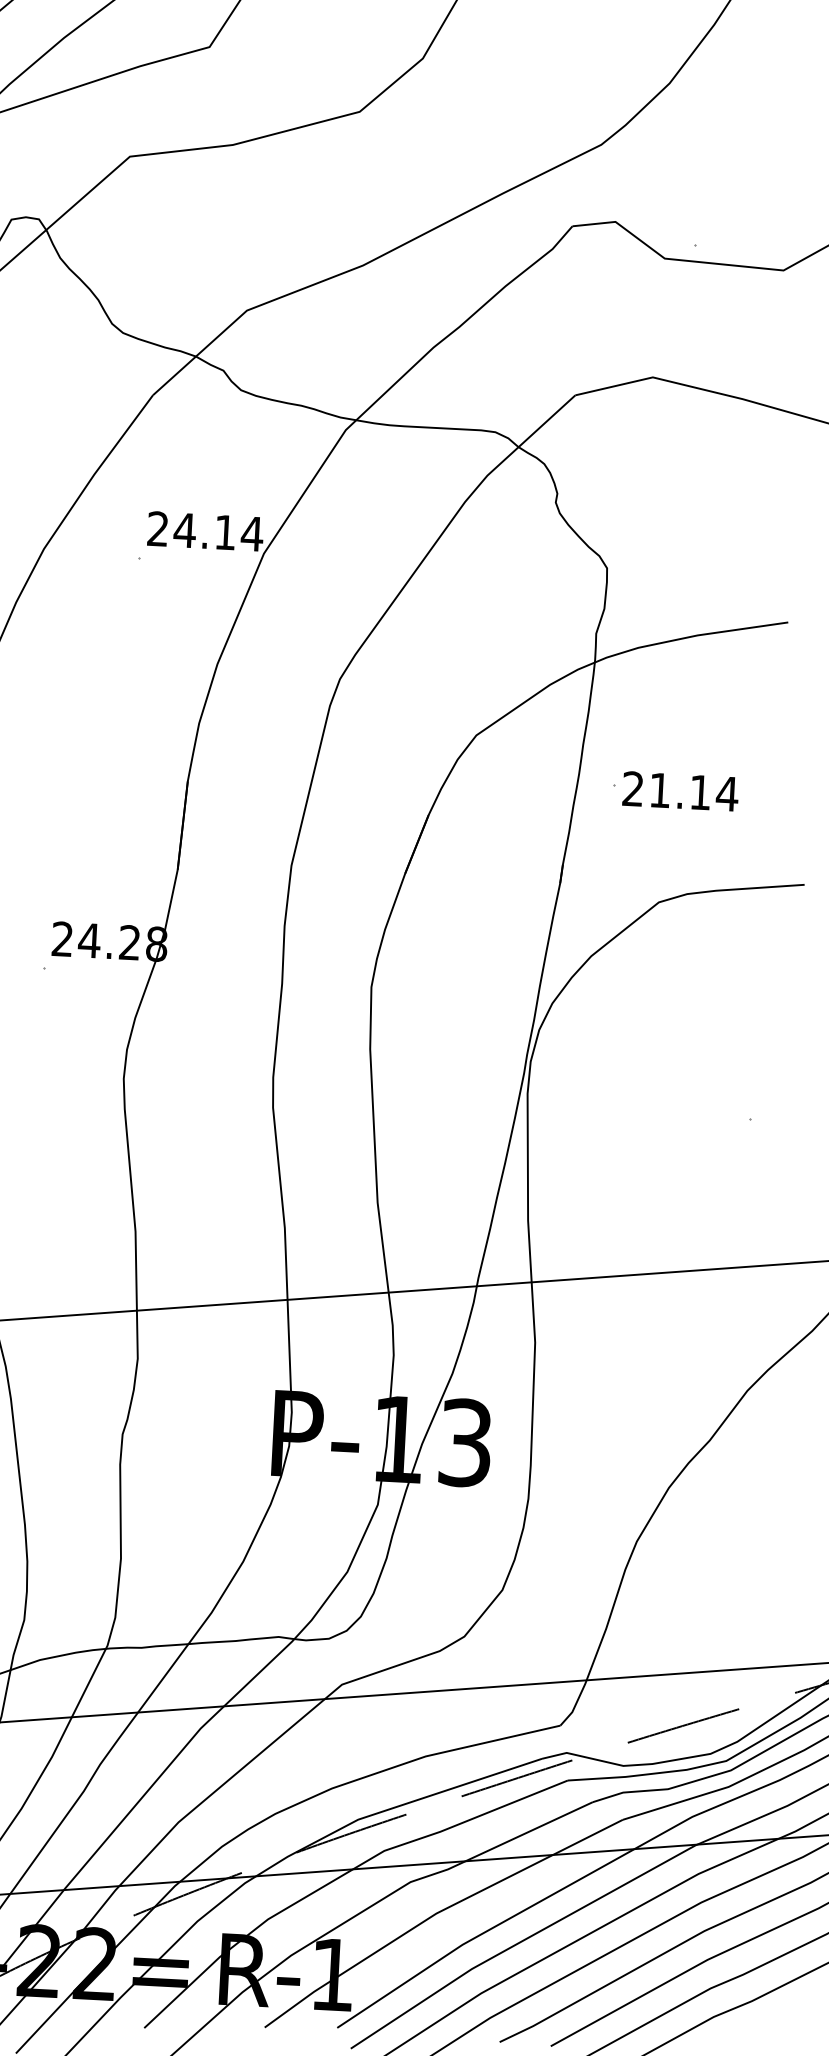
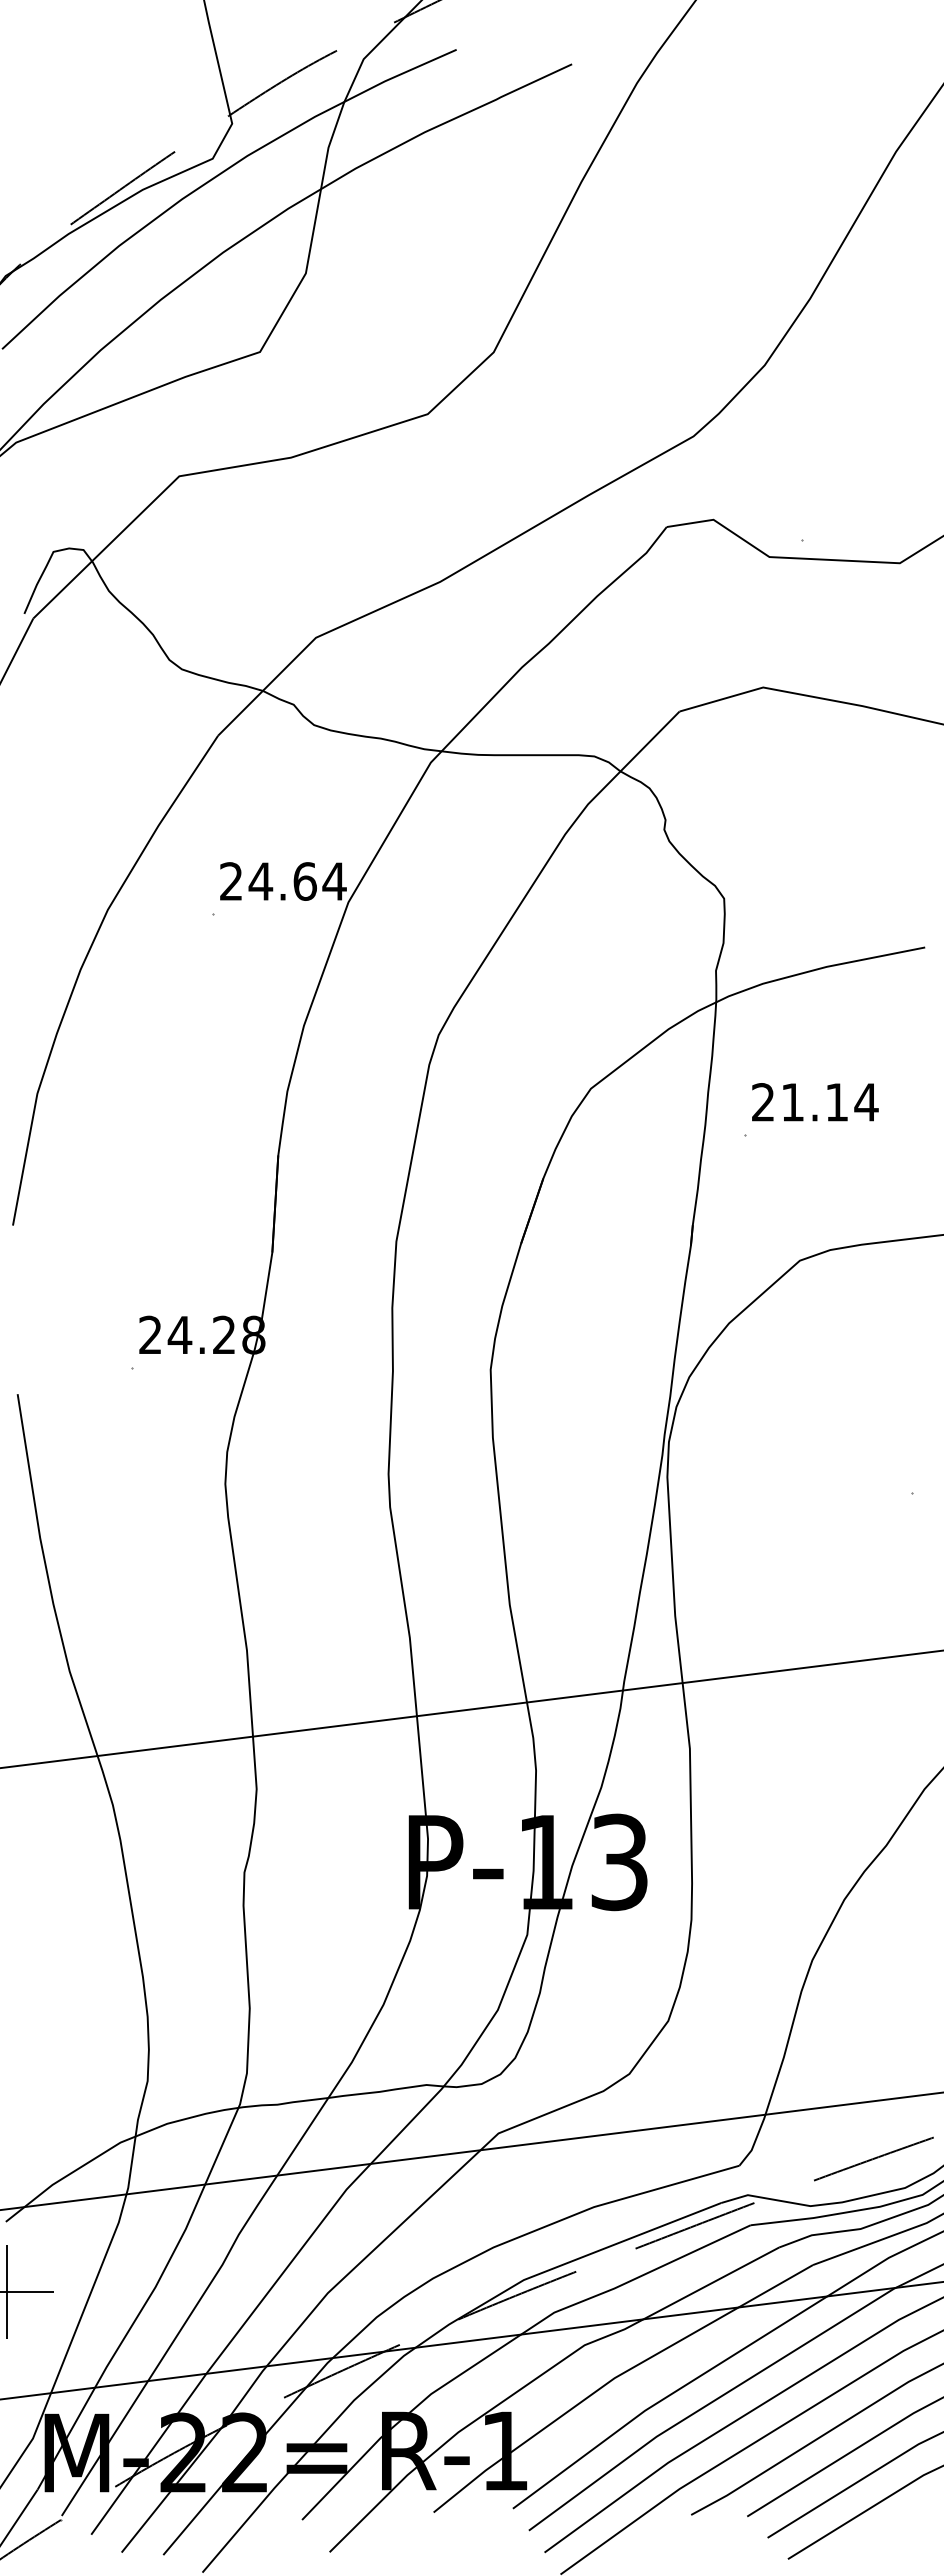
text: (224, 532) -> (304, 881), 24.14 -> 24.64
text: (680, 791) -> (815, 1102), moved

